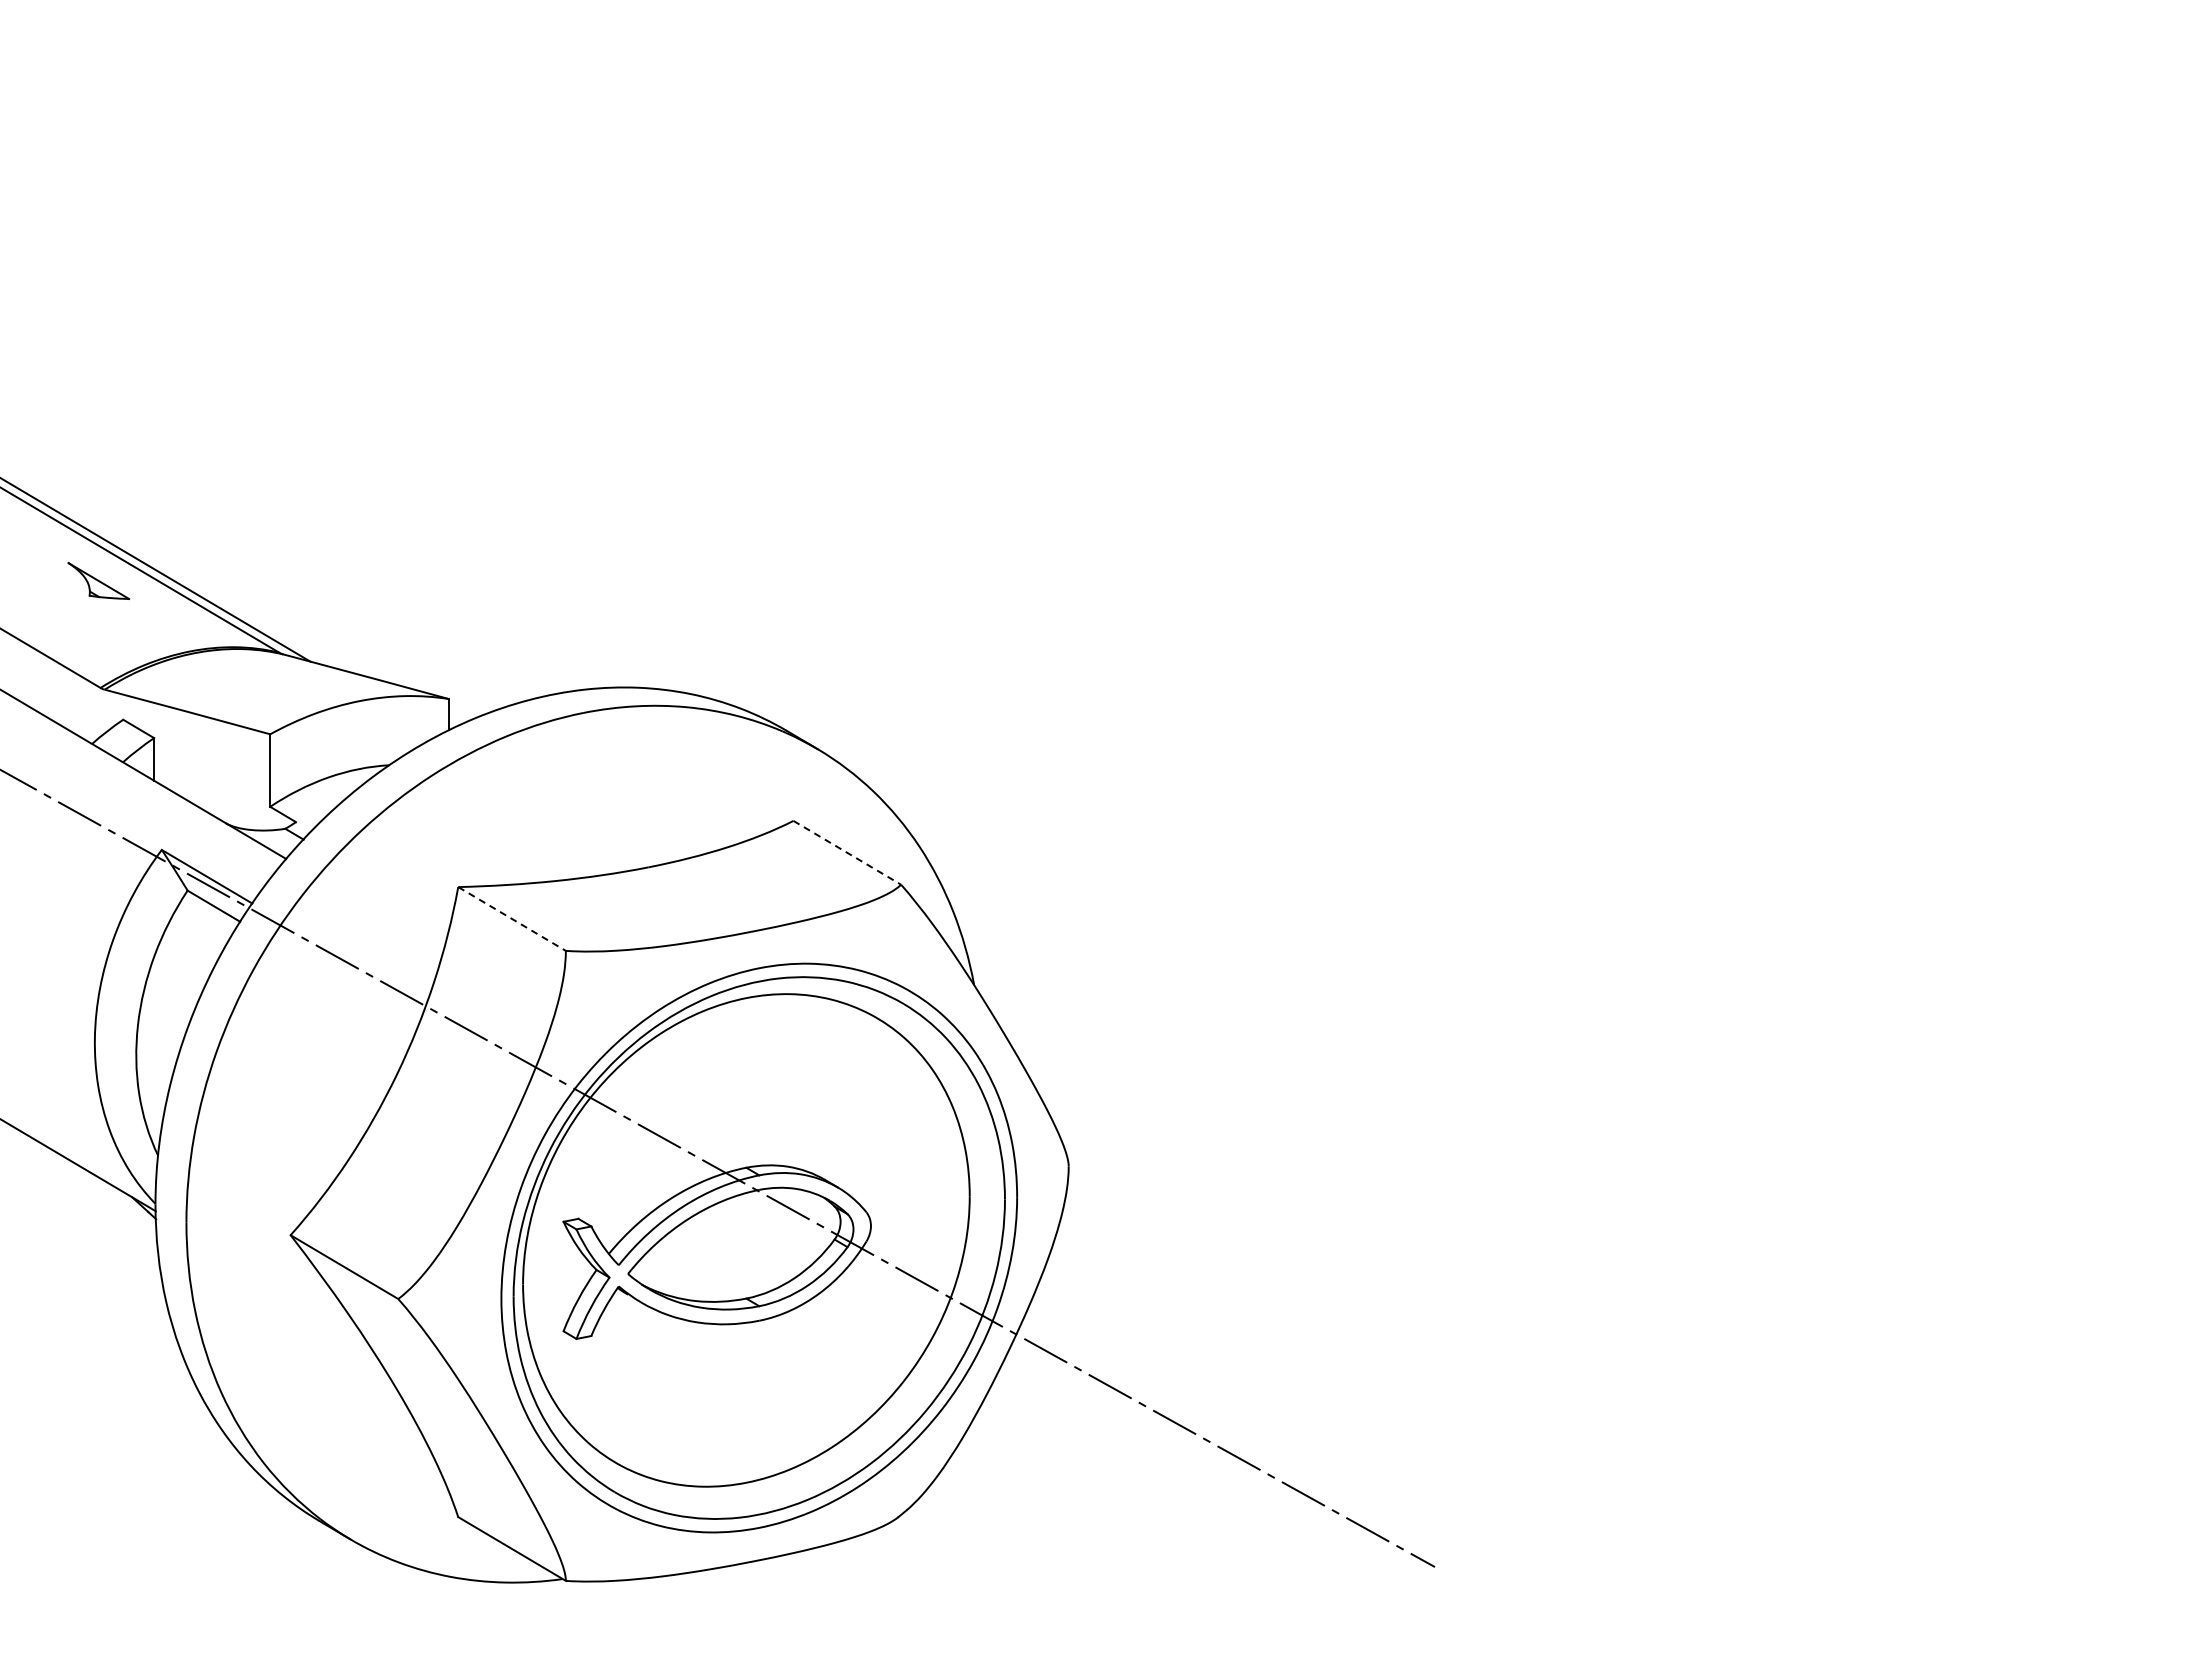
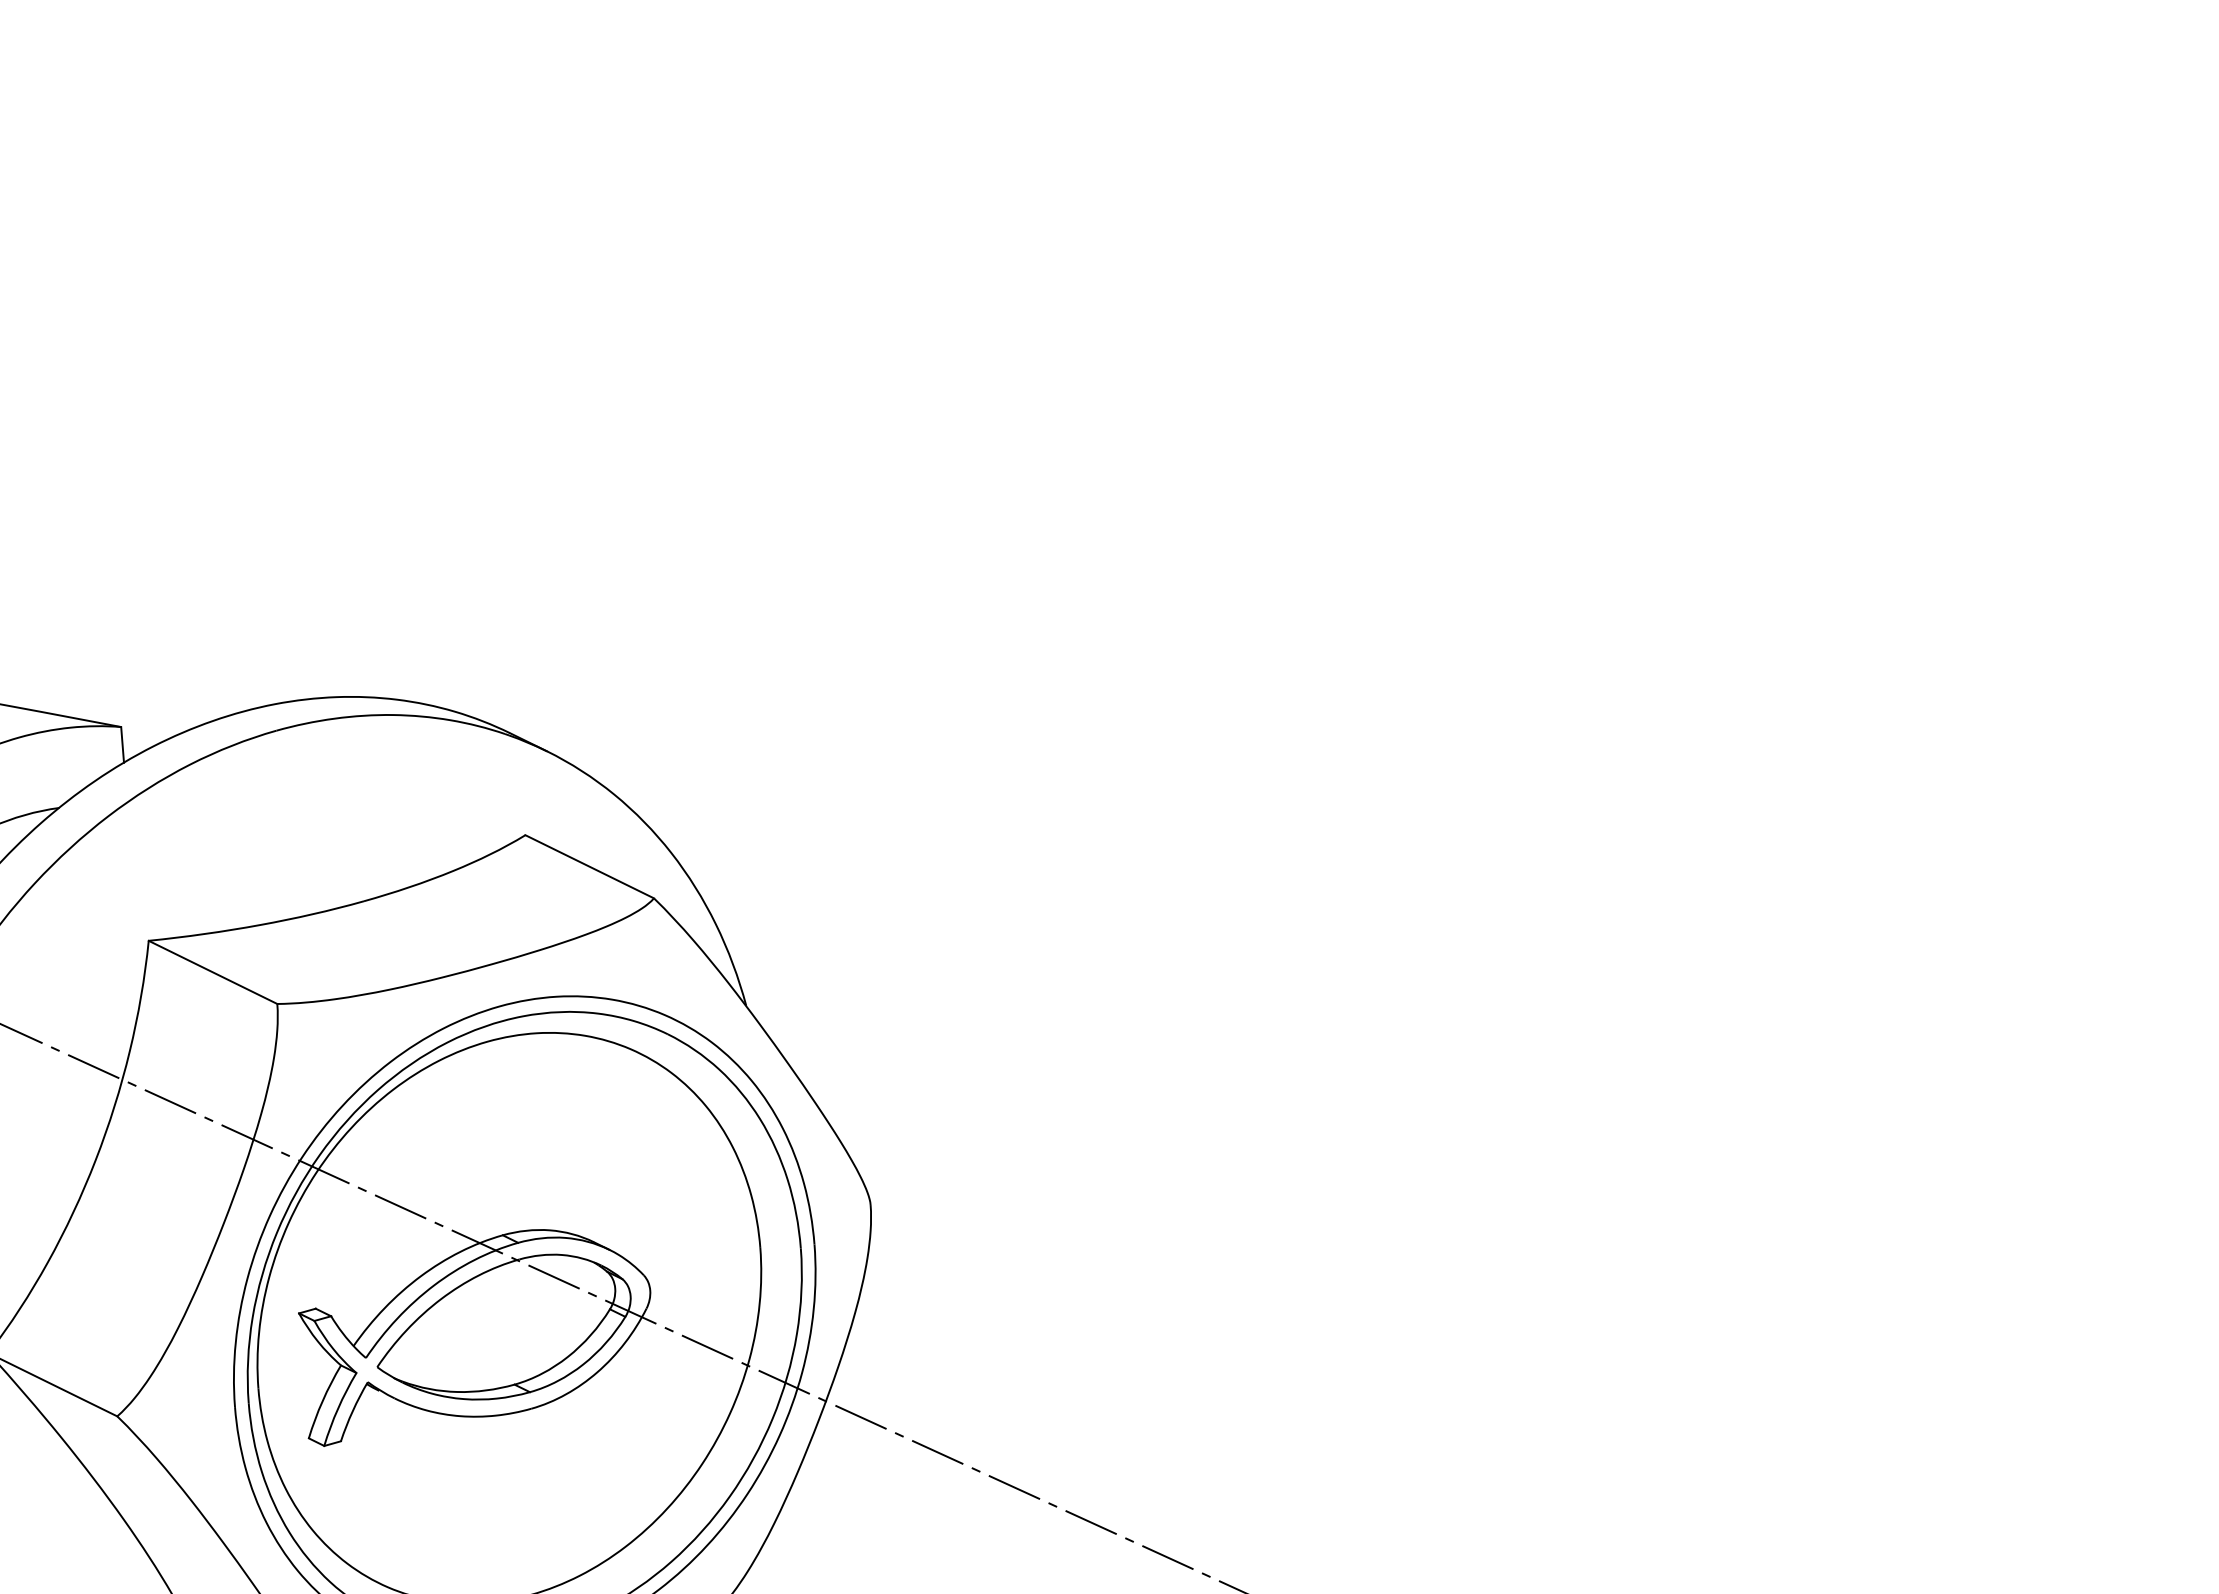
line: (847, 852) -> (589, 866), dashed -> solid
line: (512, 918) -> (213, 971), dashed -> solid

